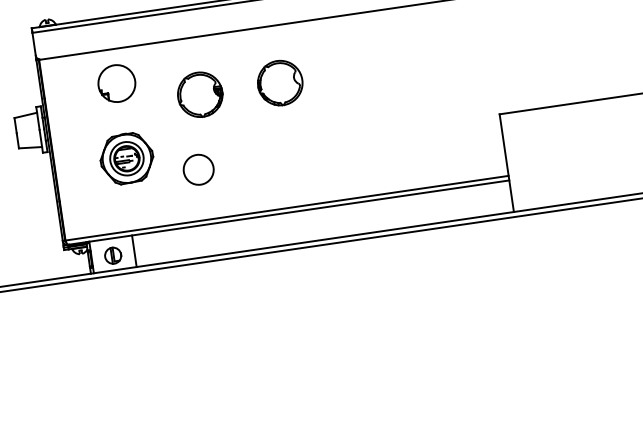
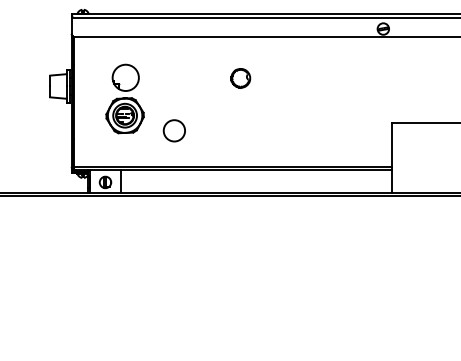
part: (116, 83) -> (125, 77), moved
part: (280, 83) -> (240, 78), size x0.6
part: (199, 95) -> (182, 78), removed

